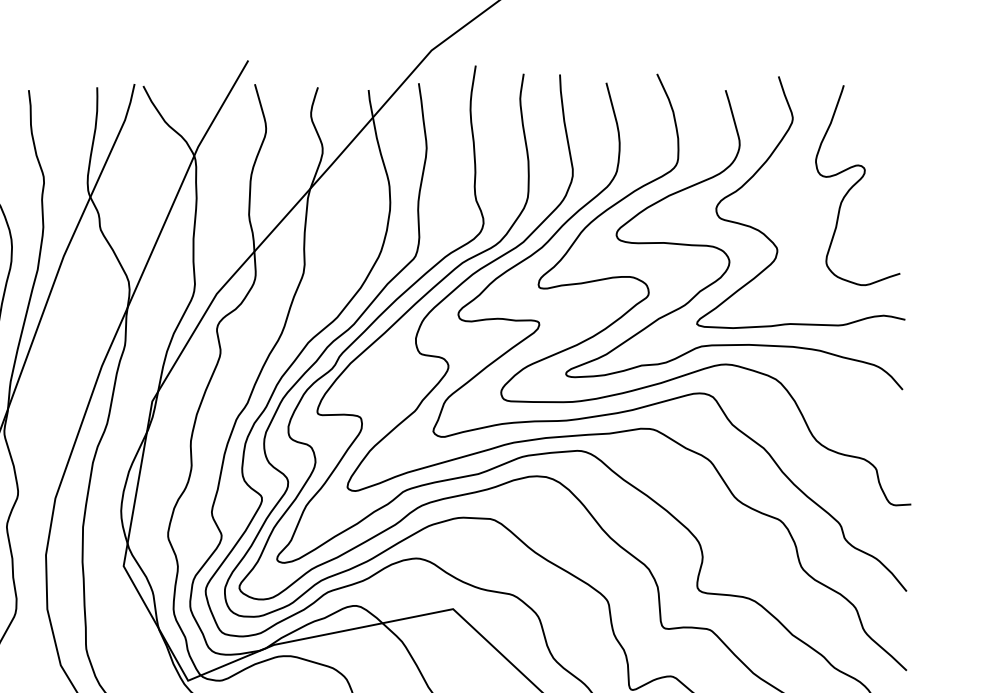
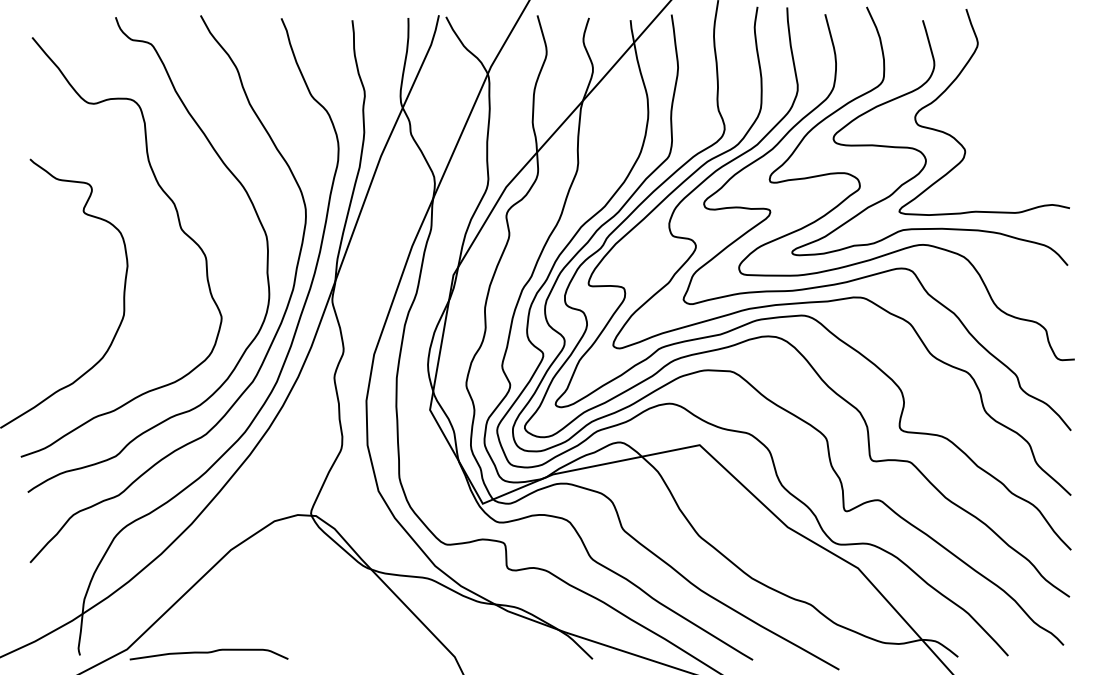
curve: (857, 184) -> (1030, 97), removed

